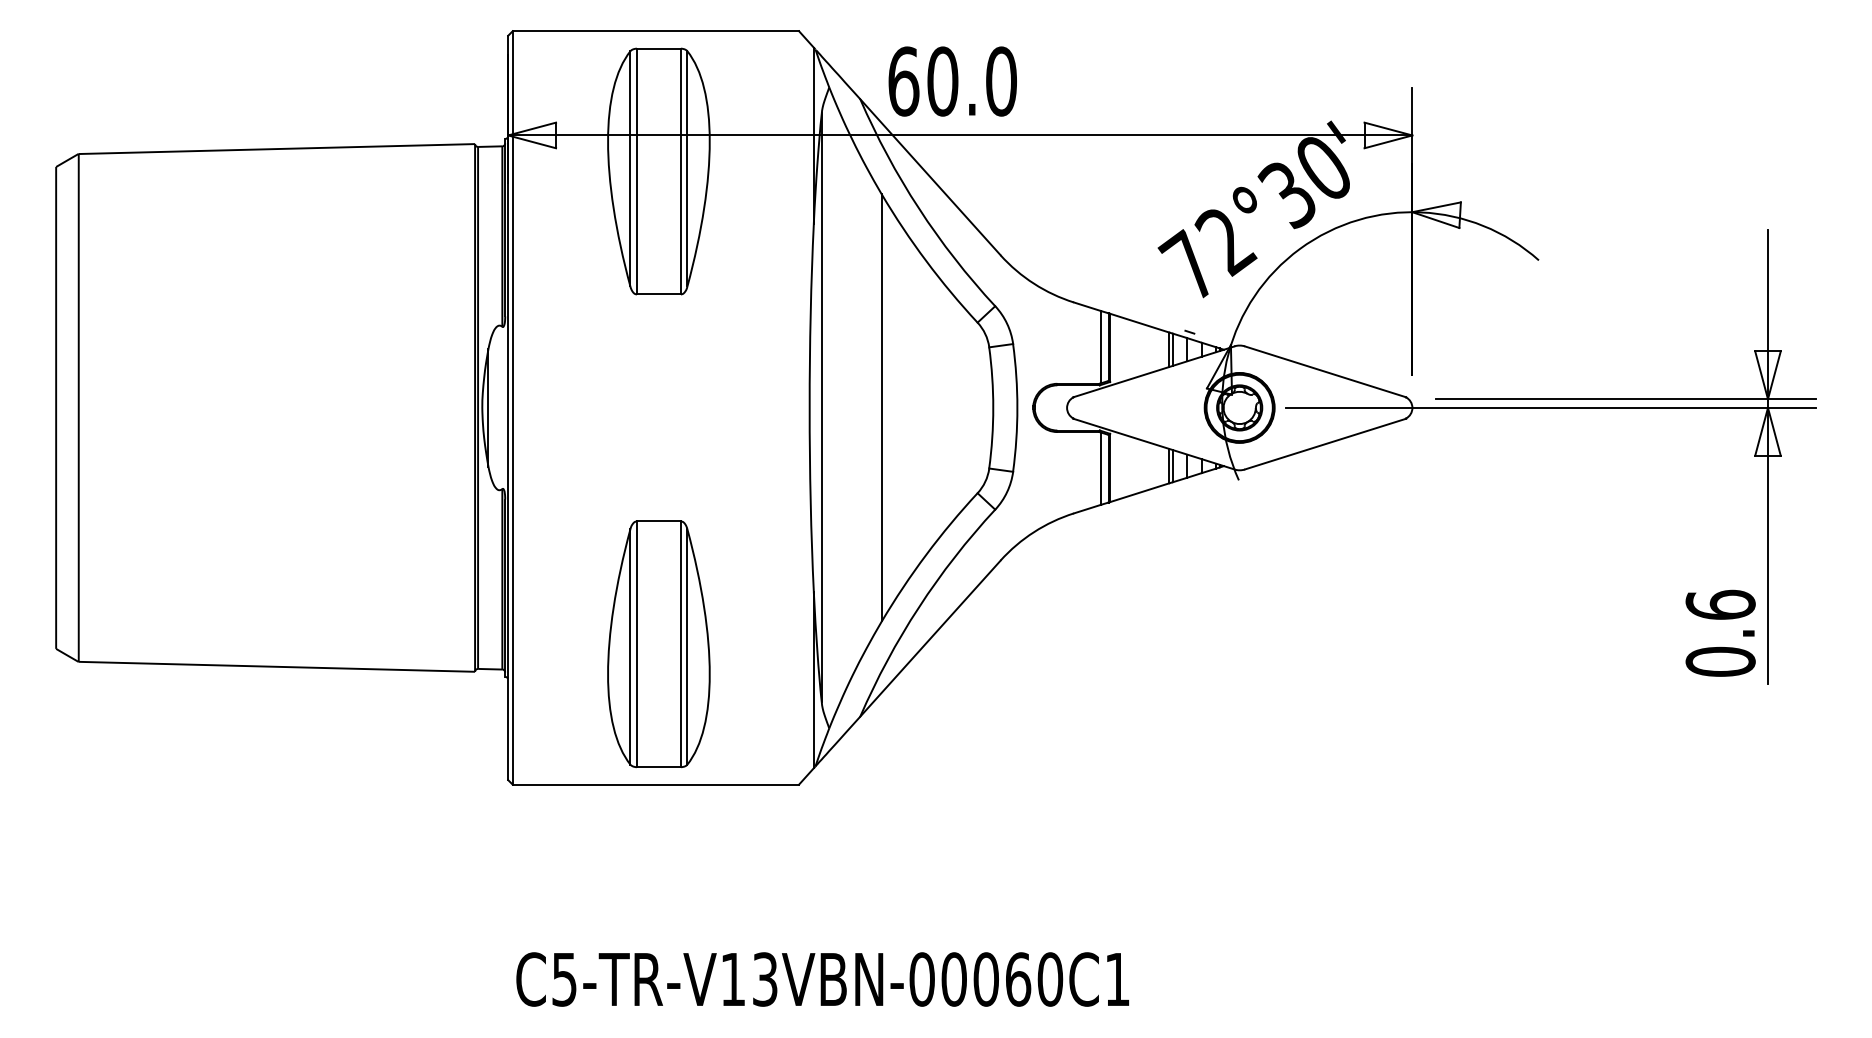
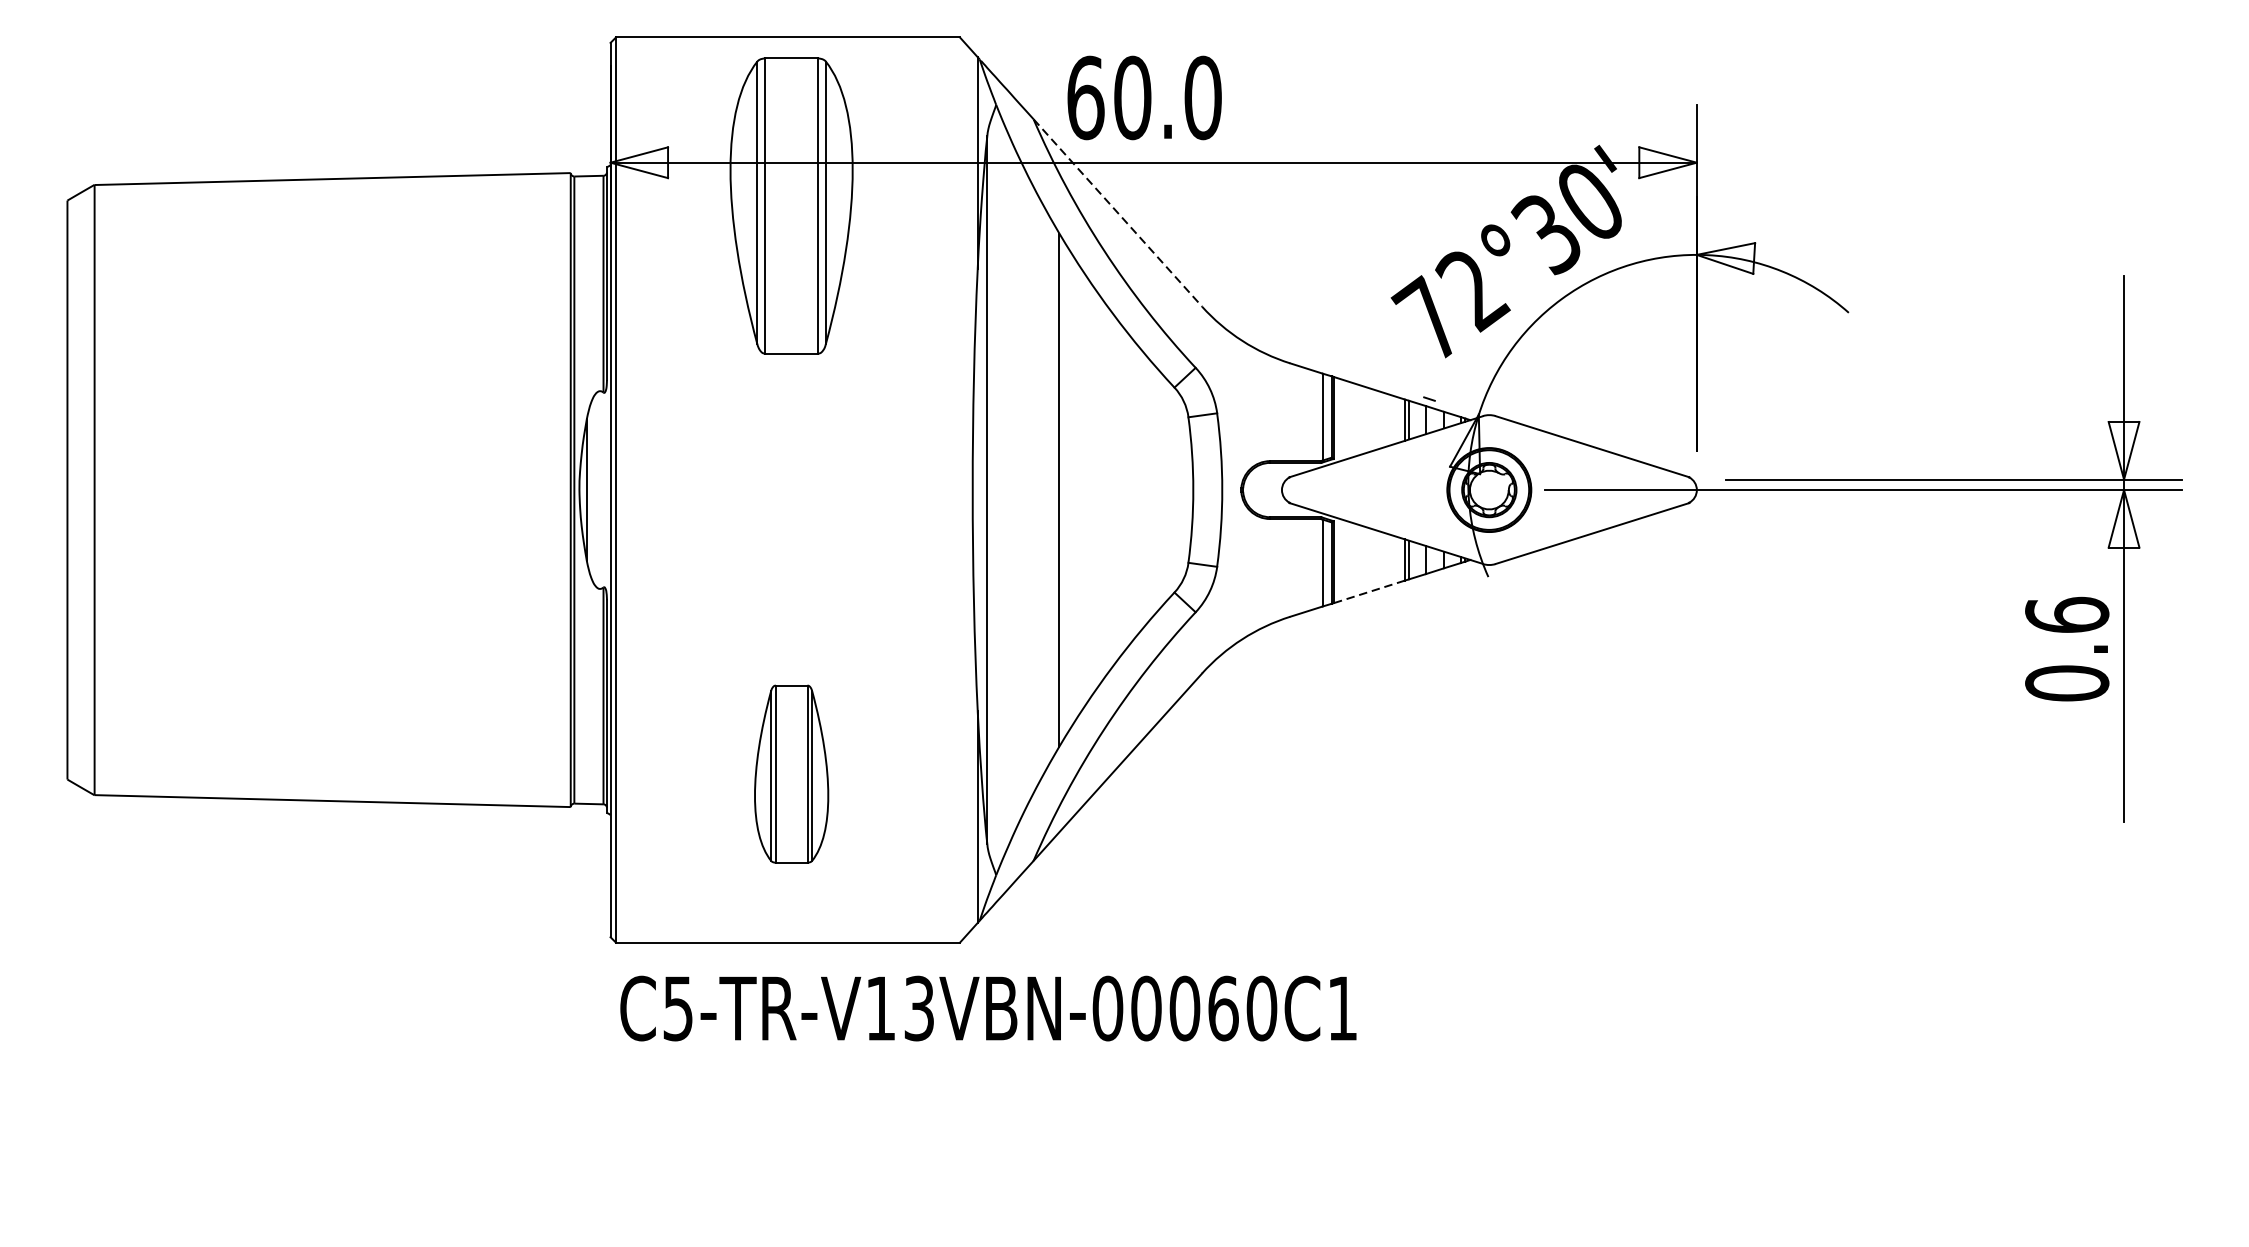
line: (930, 177) -> (1117, 213), solid -> dashed
line: (1139, 492) -> (1368, 591), solid -> dashed
text: (1720, 632) -> (2066, 648), moved
part: (658, 644) -> (791, 774), size x0.6
text: (822, 979) -> (988, 1008), moved

